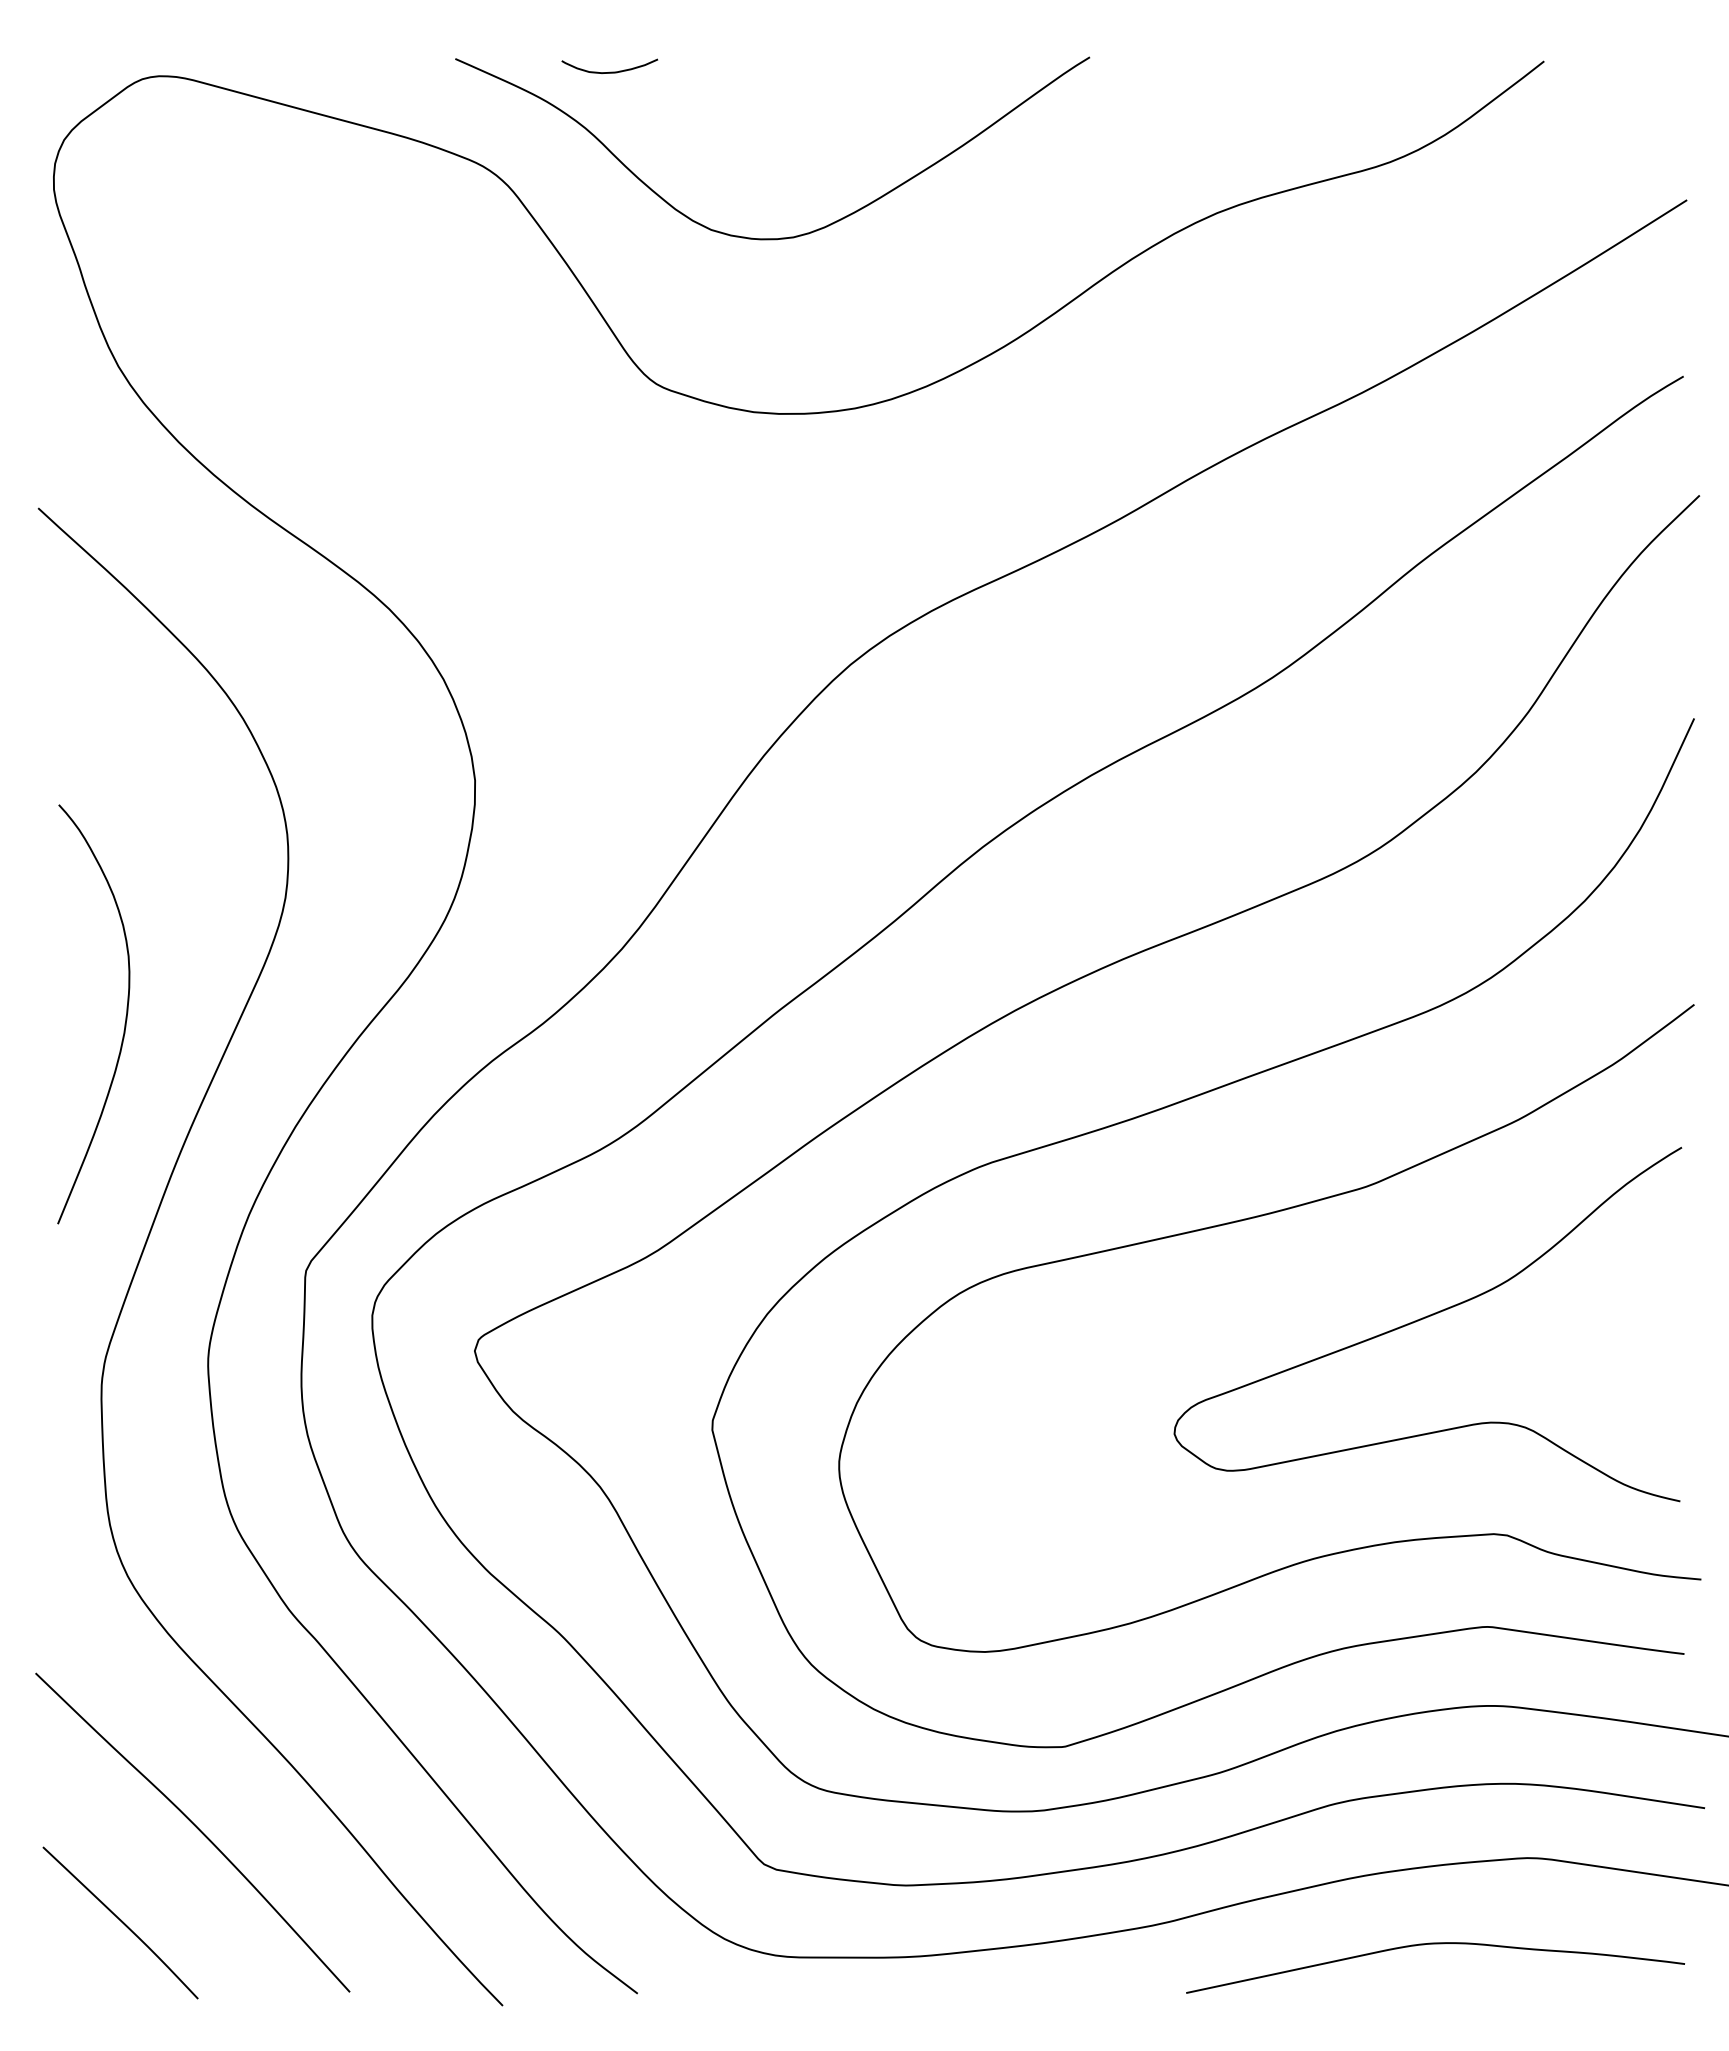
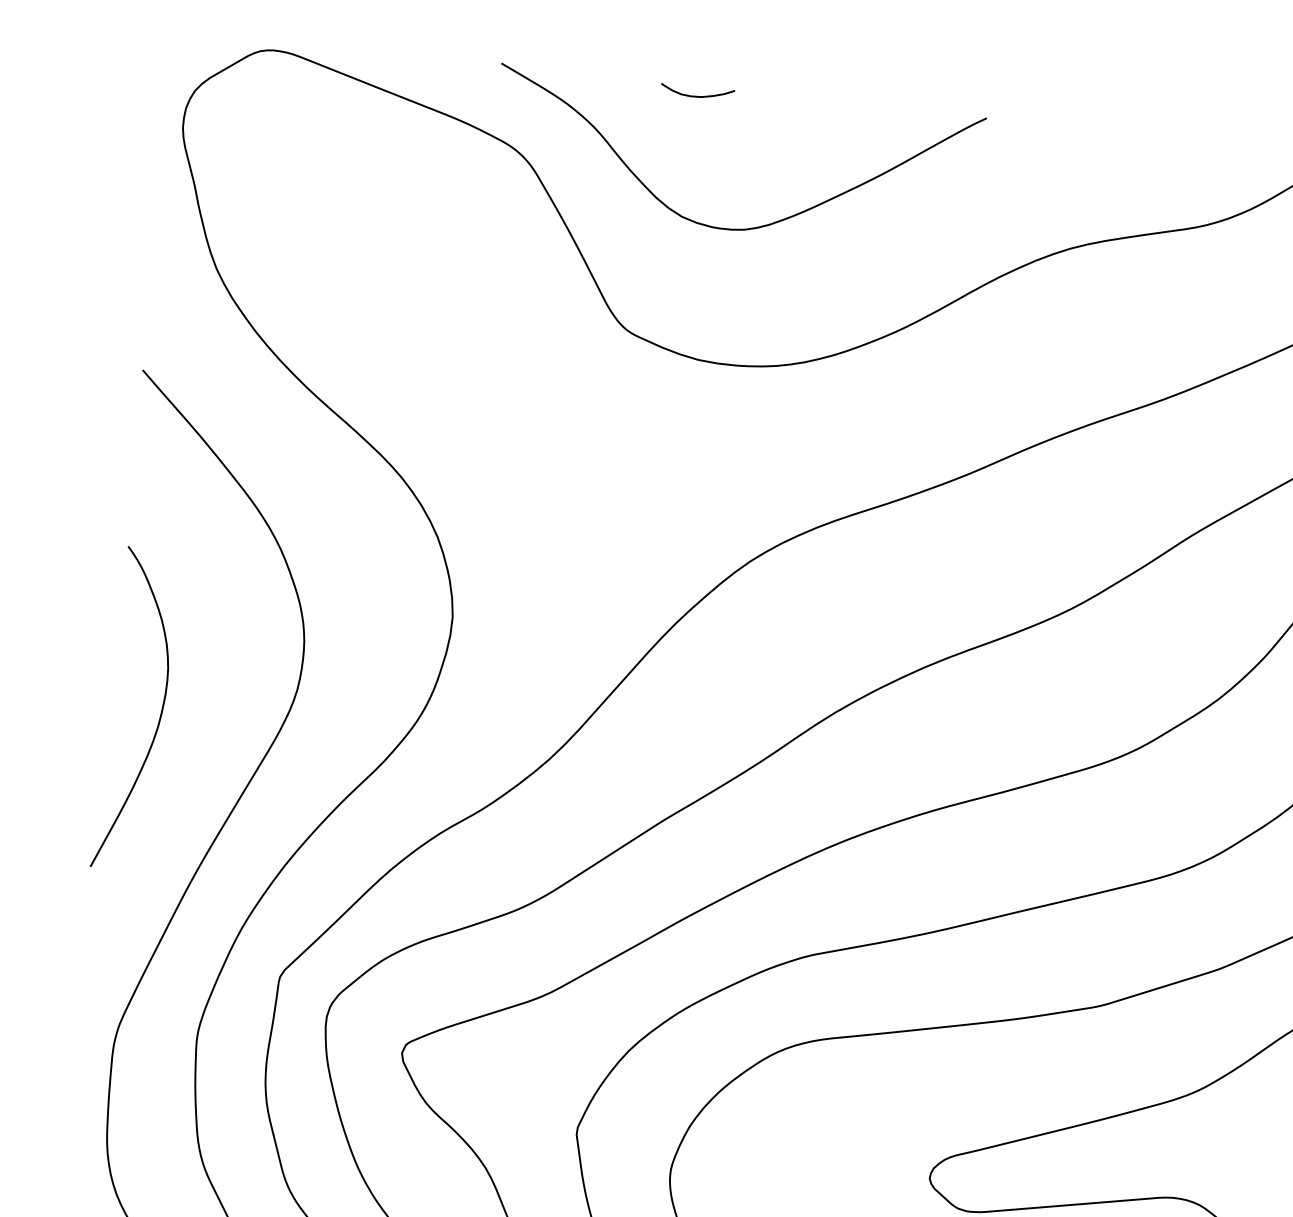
curve: (609, 71) -> (696, 95), moved
curve: (125, 1016) -> (160, 714), moved

